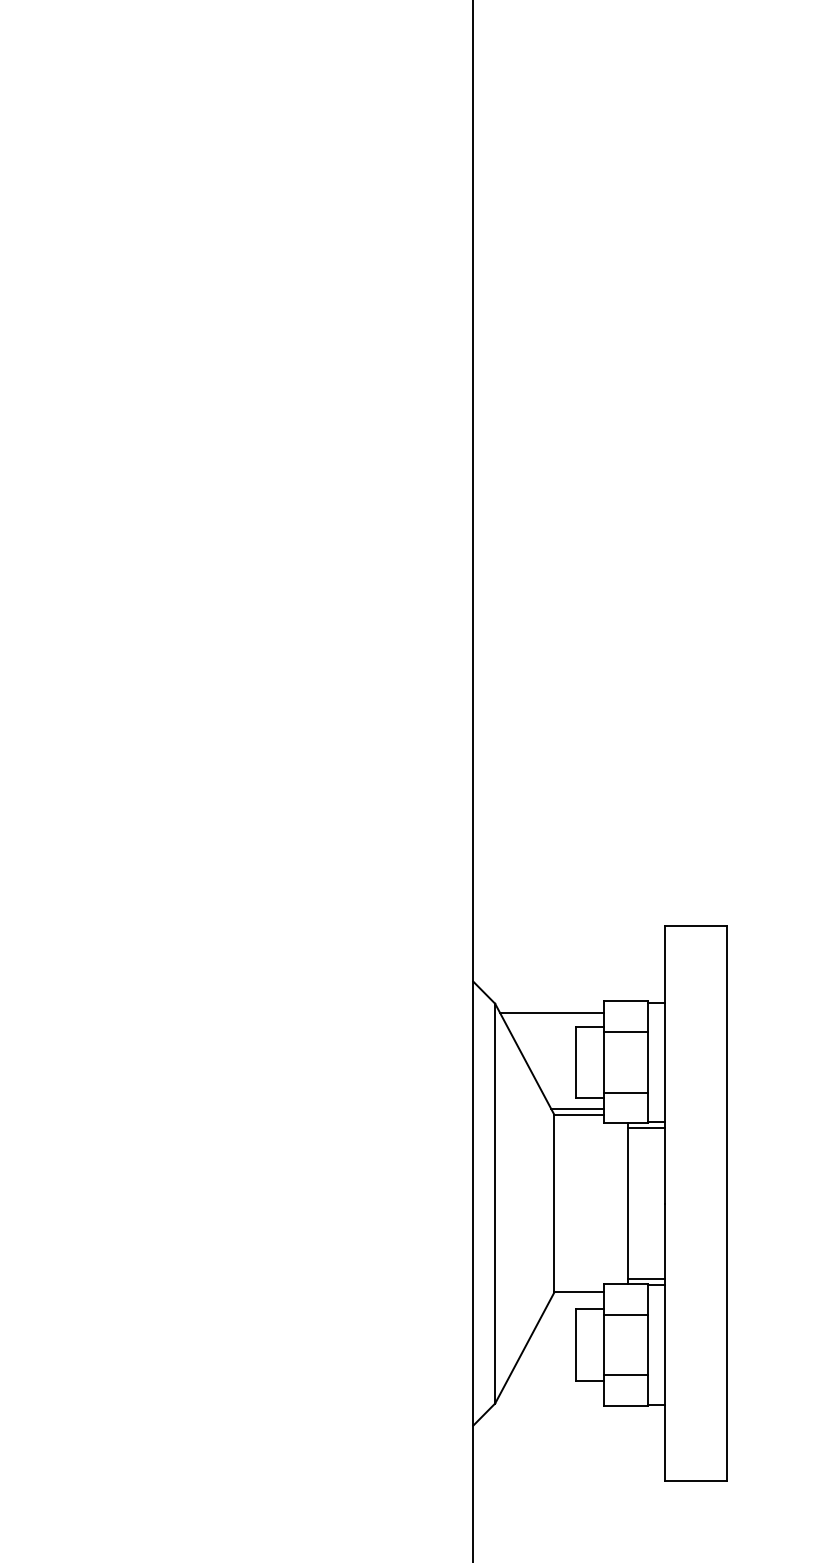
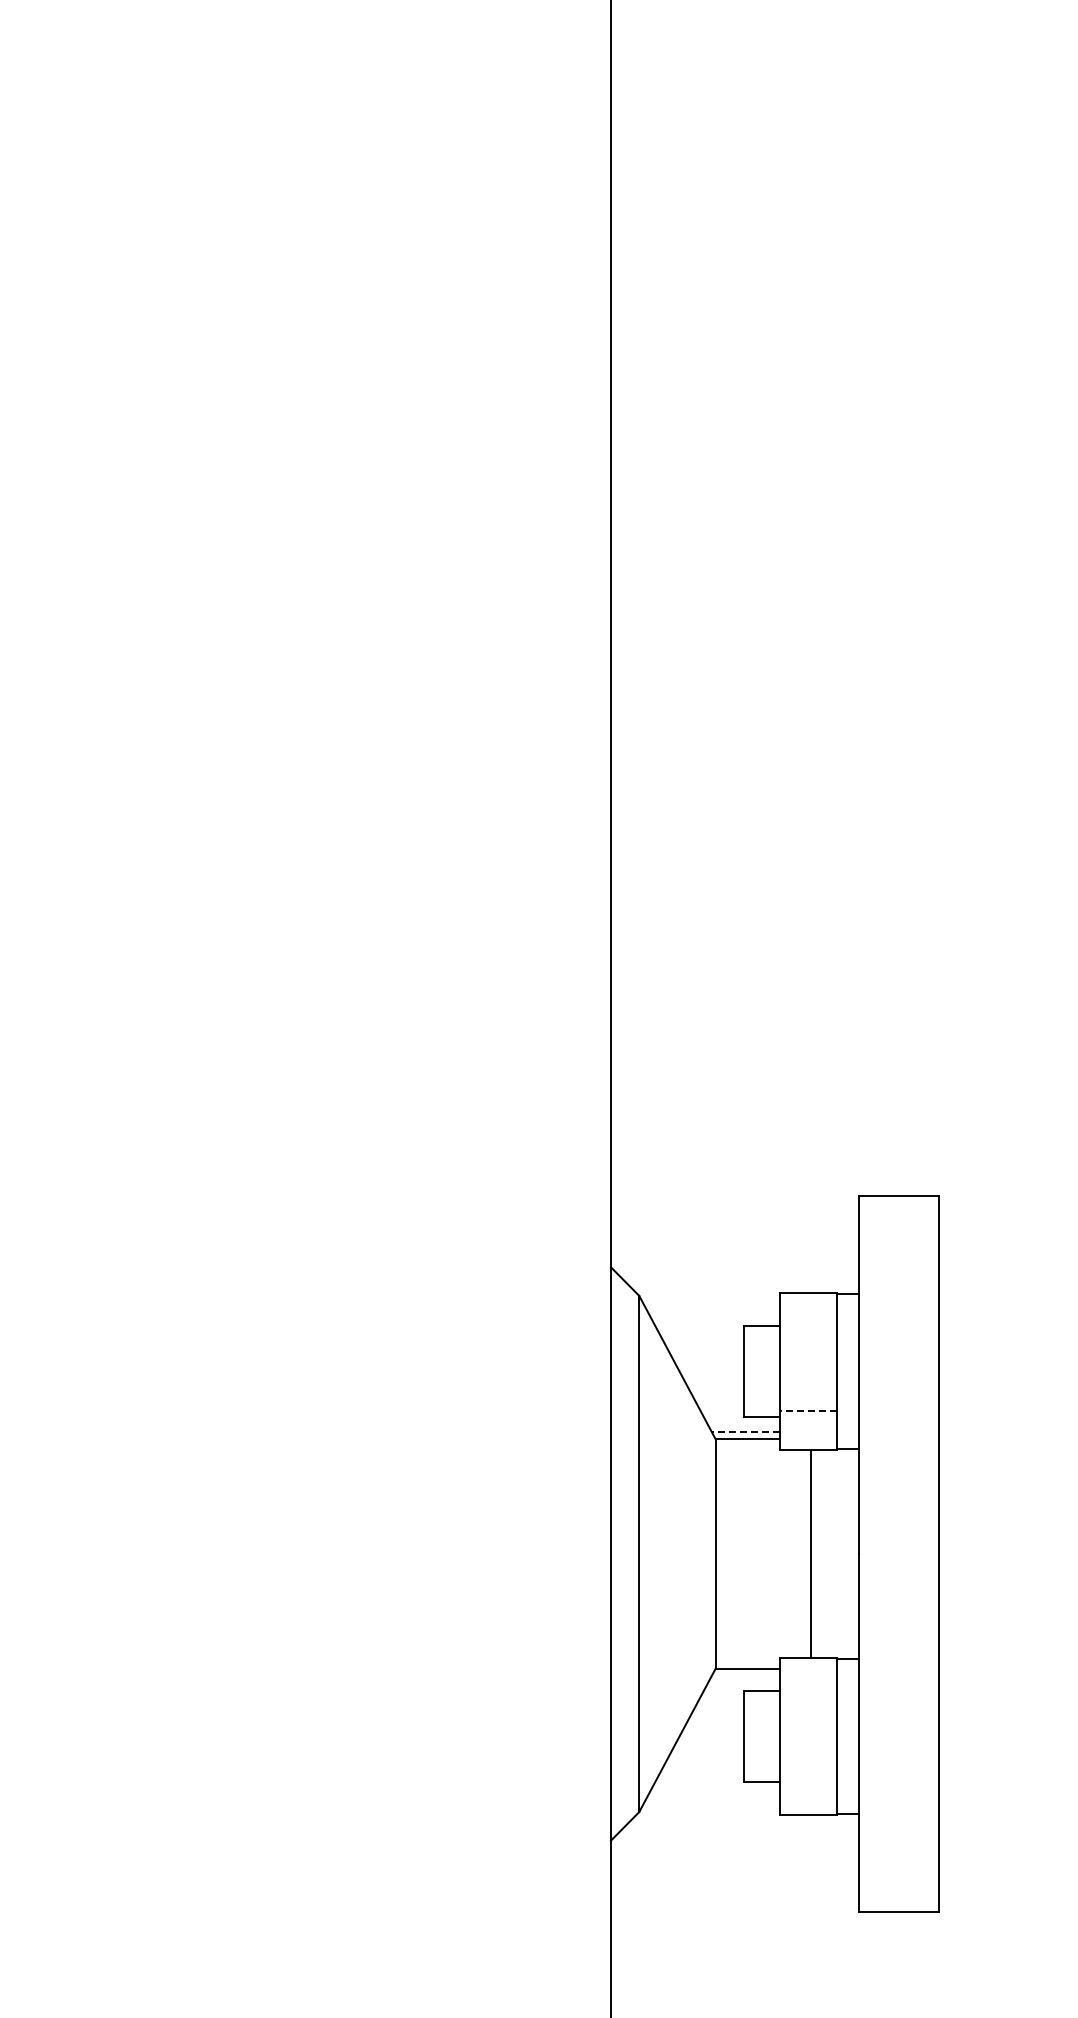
line: (551, 1012) -> (712, 1307), removed
line: (626, 1032) -> (808, 1332), removed
line: (626, 1092) -> (808, 1410), solid -> dashed
line: (577, 1108) -> (745, 1431), solid -> dashed
line: (646, 1128) -> (834, 1456), removed
line: (646, 1279) -> (834, 1651), removed
line: (626, 1314) -> (808, 1697), removed
line: (626, 1375) -> (808, 1775), removed

